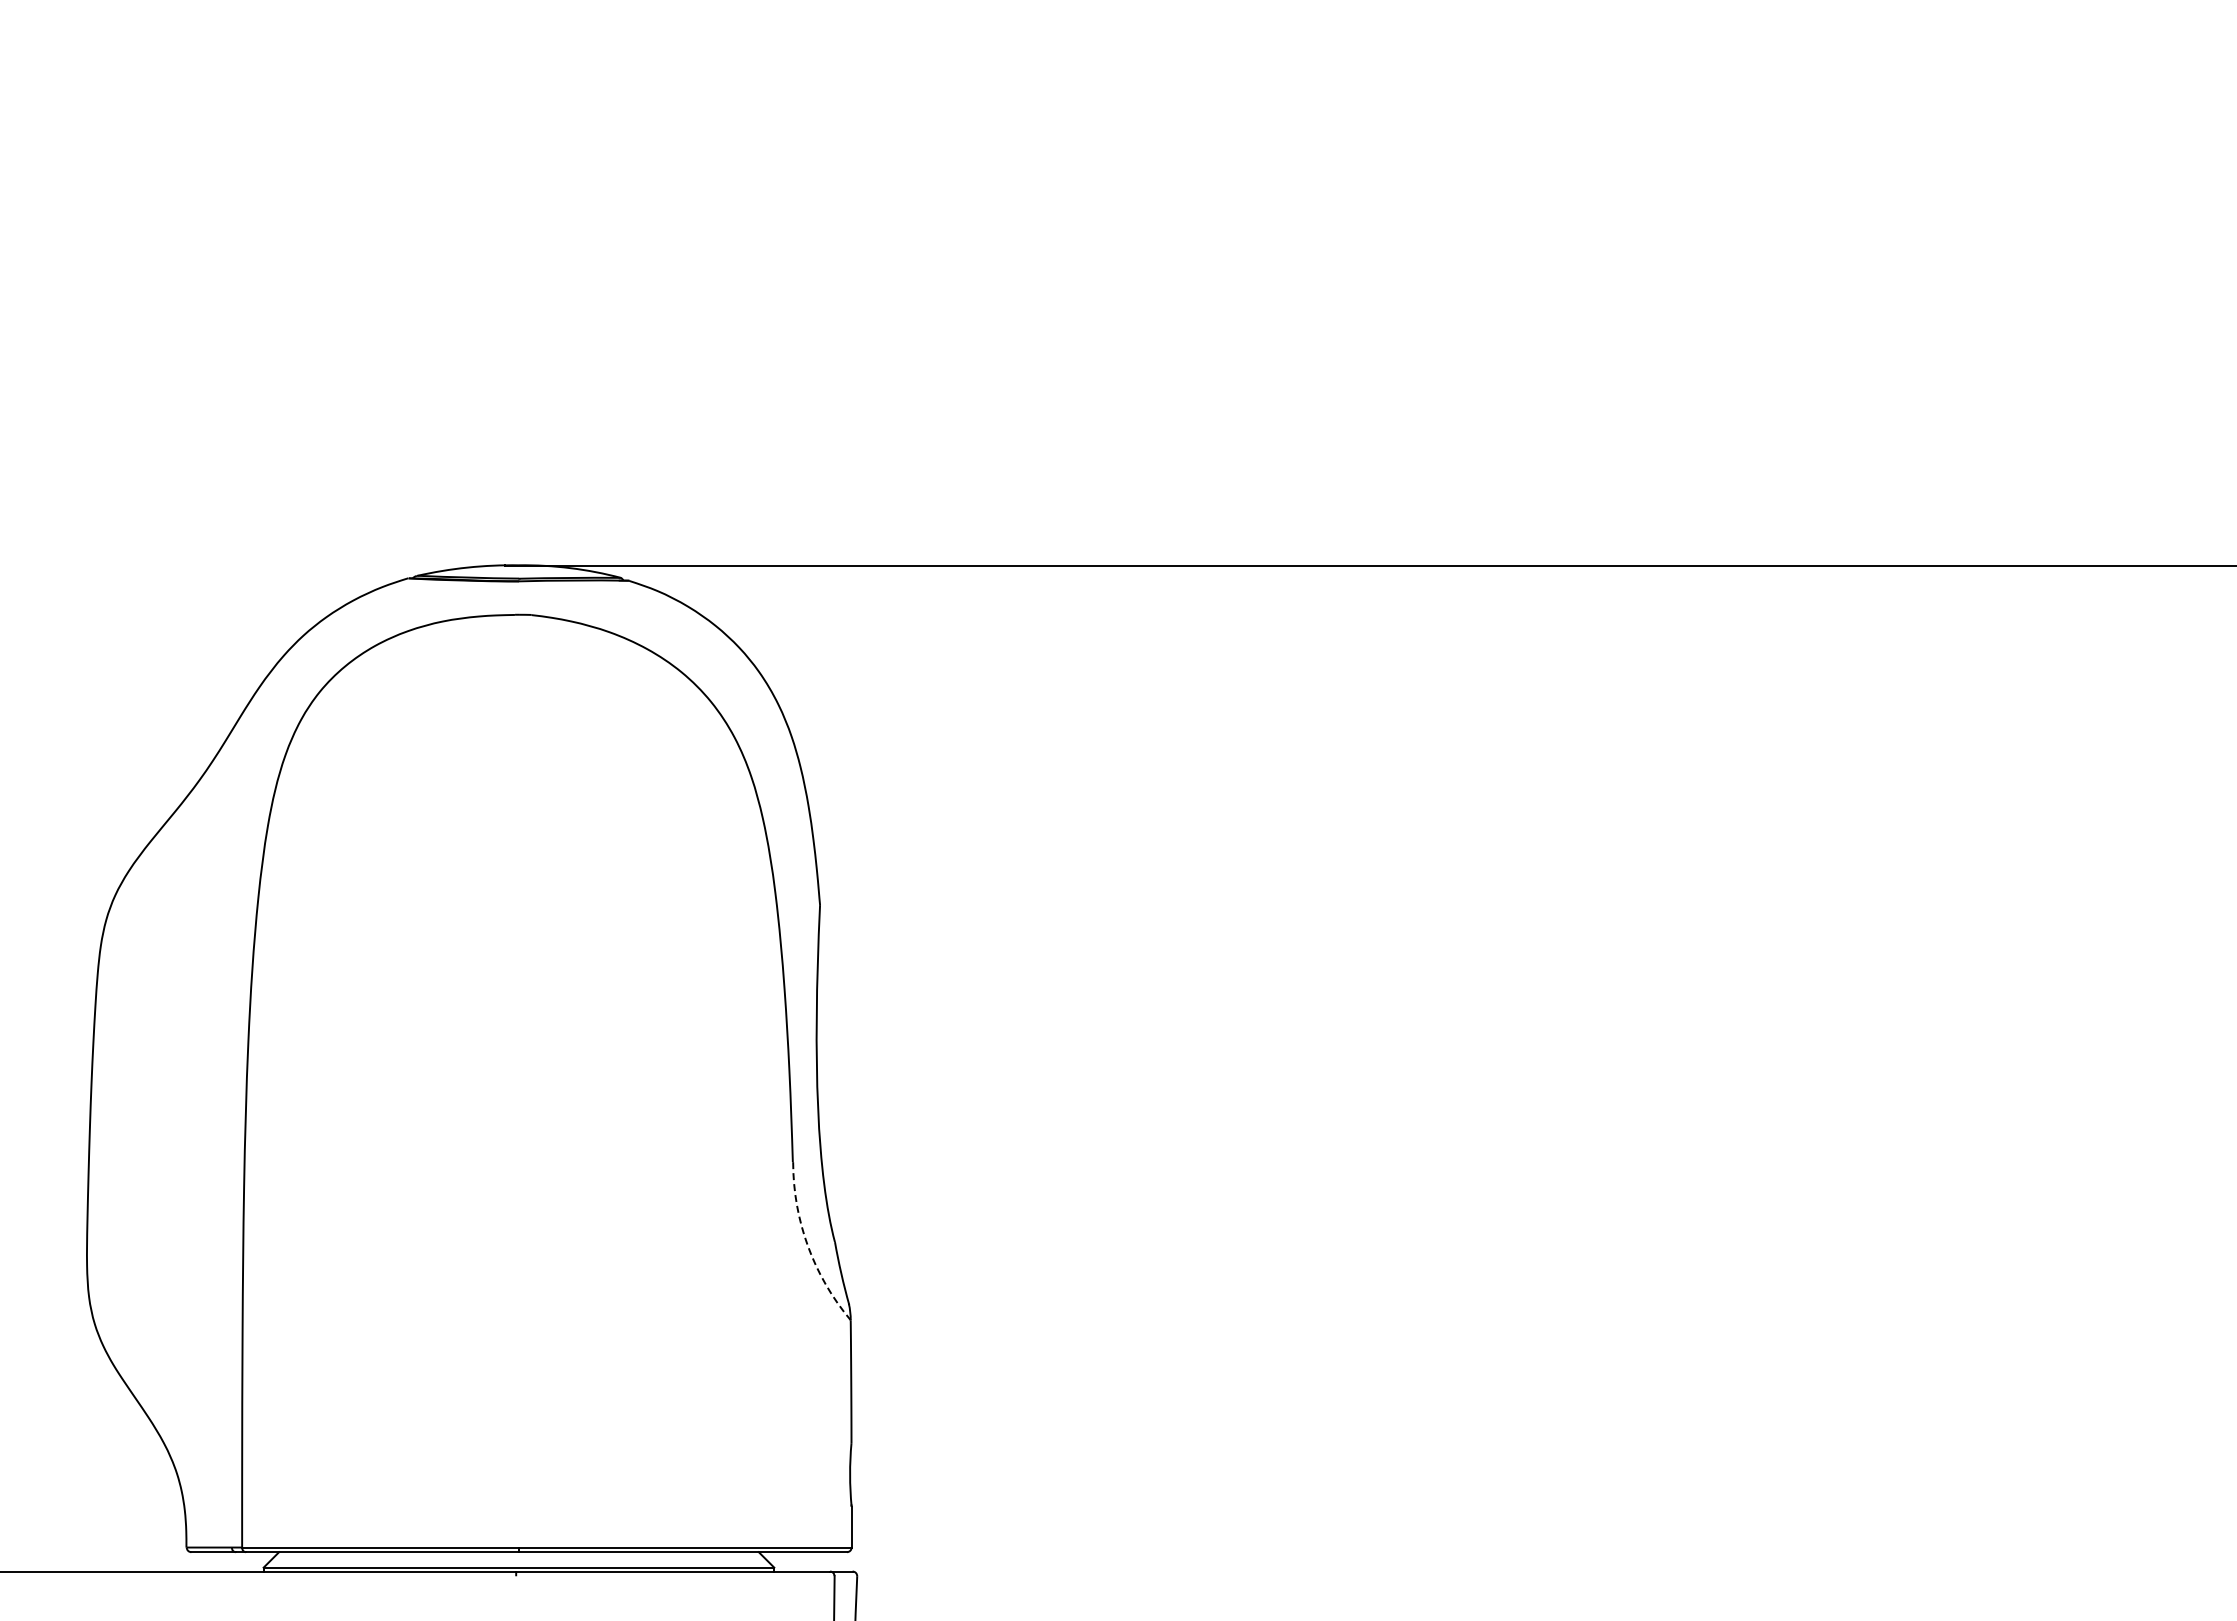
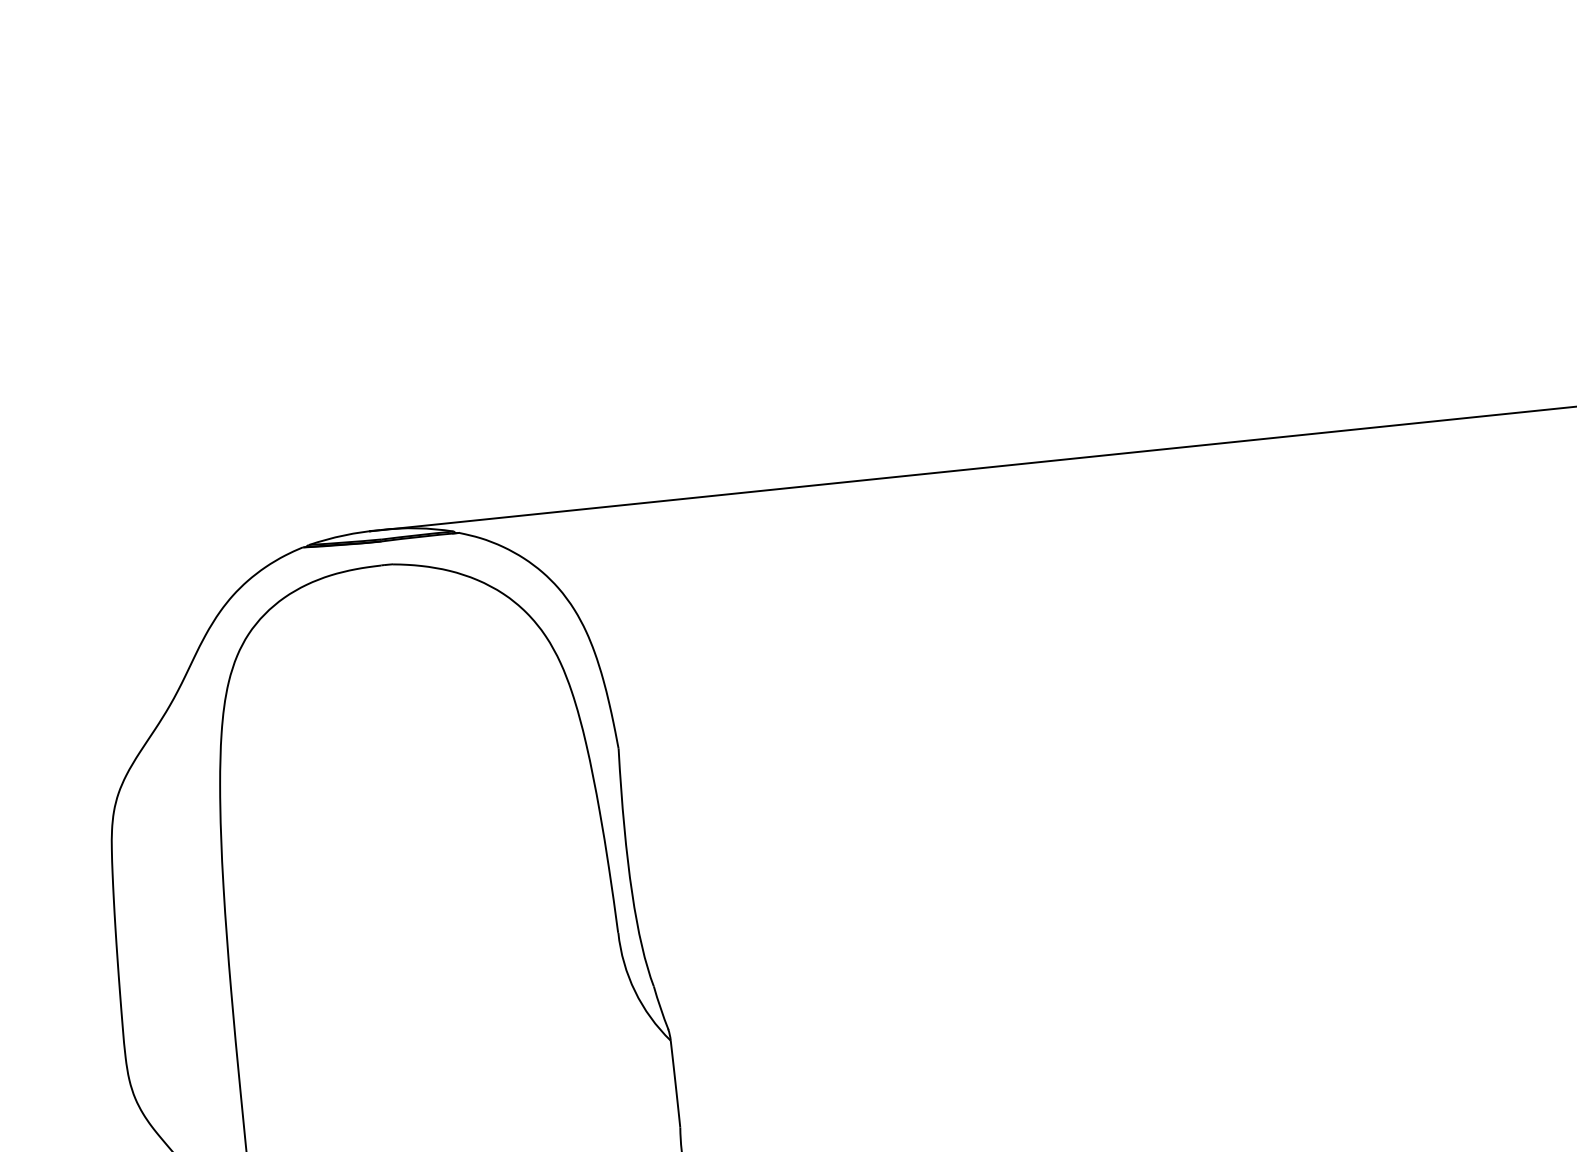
arc: (808, 1246) -> (635, 991), dashed -> solid

